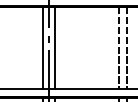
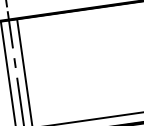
line: (119, 48) -> (109, 62), removed
line: (126, 48) -> (118, 60), removed

